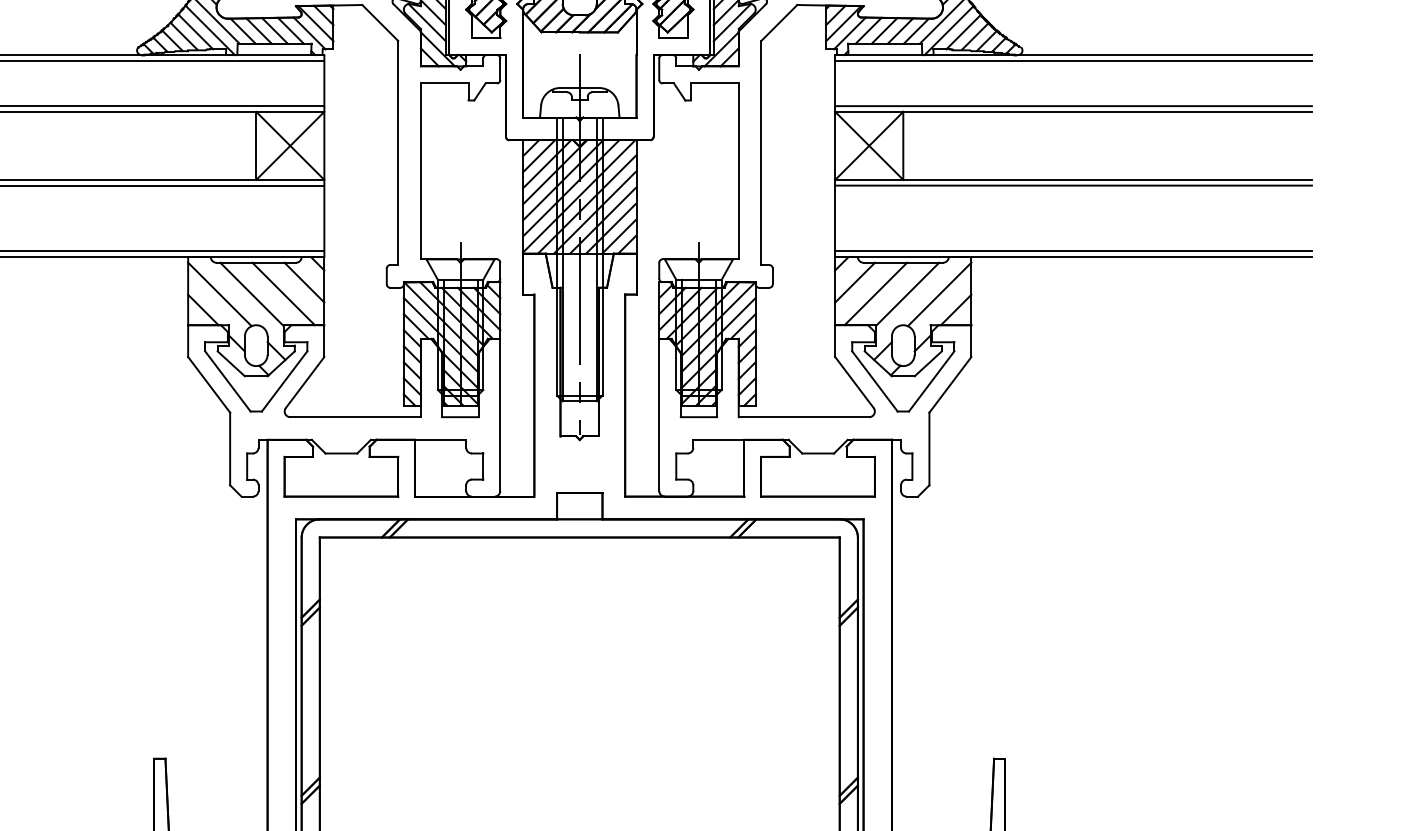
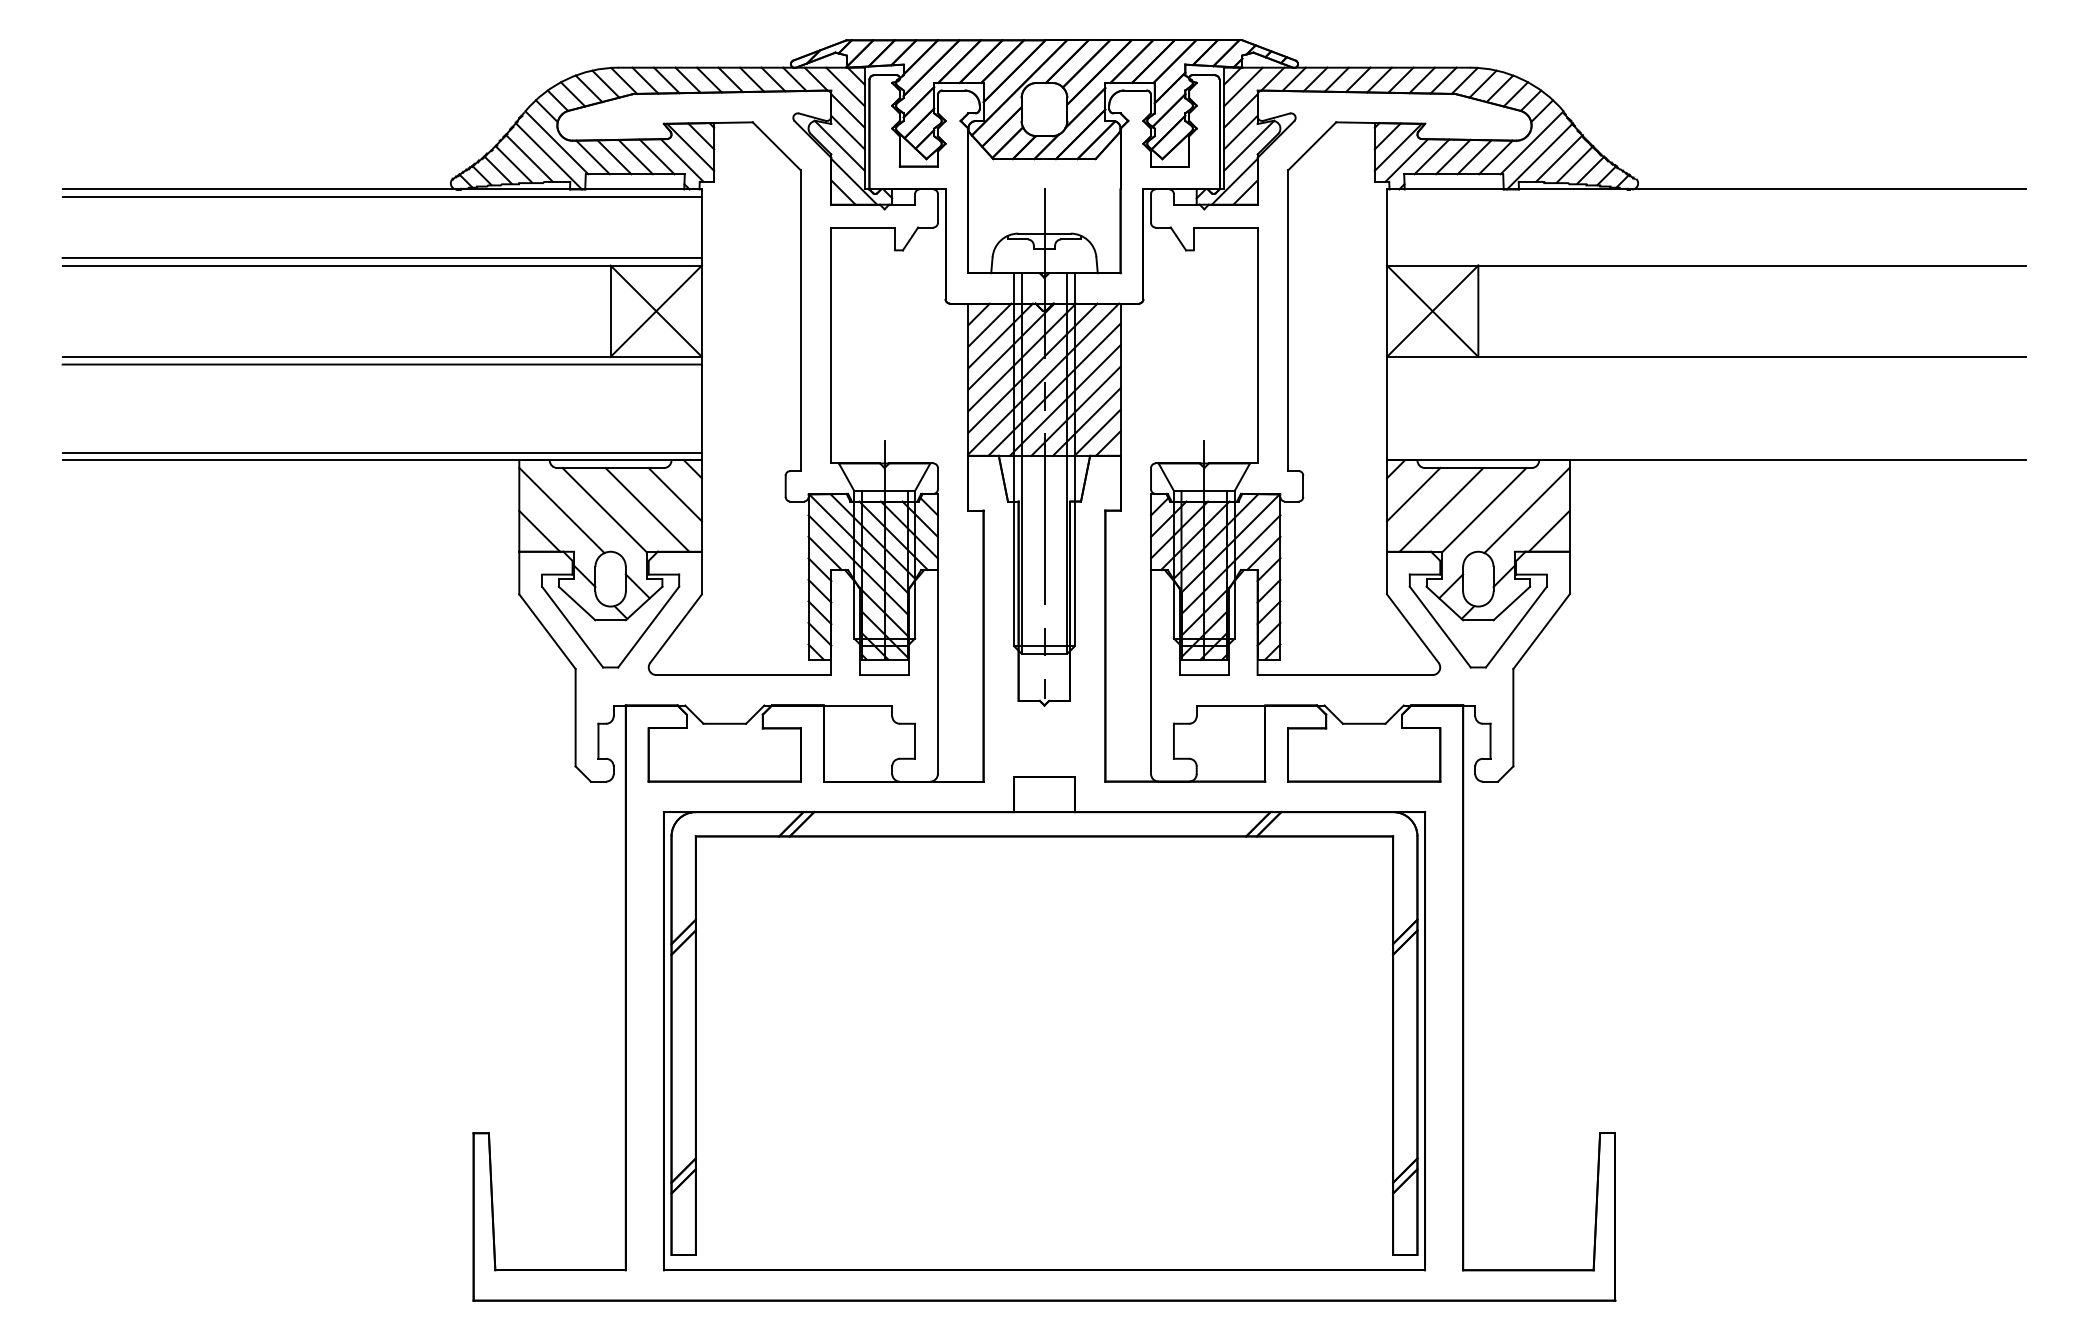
line: (1073, 61) -> (1706, 197), removed
line: (1073, 105) -> (1706, 257), removed
line: (1073, 185) -> (1706, 364), removed
line: (1073, 251) -> (1706, 452), removed

